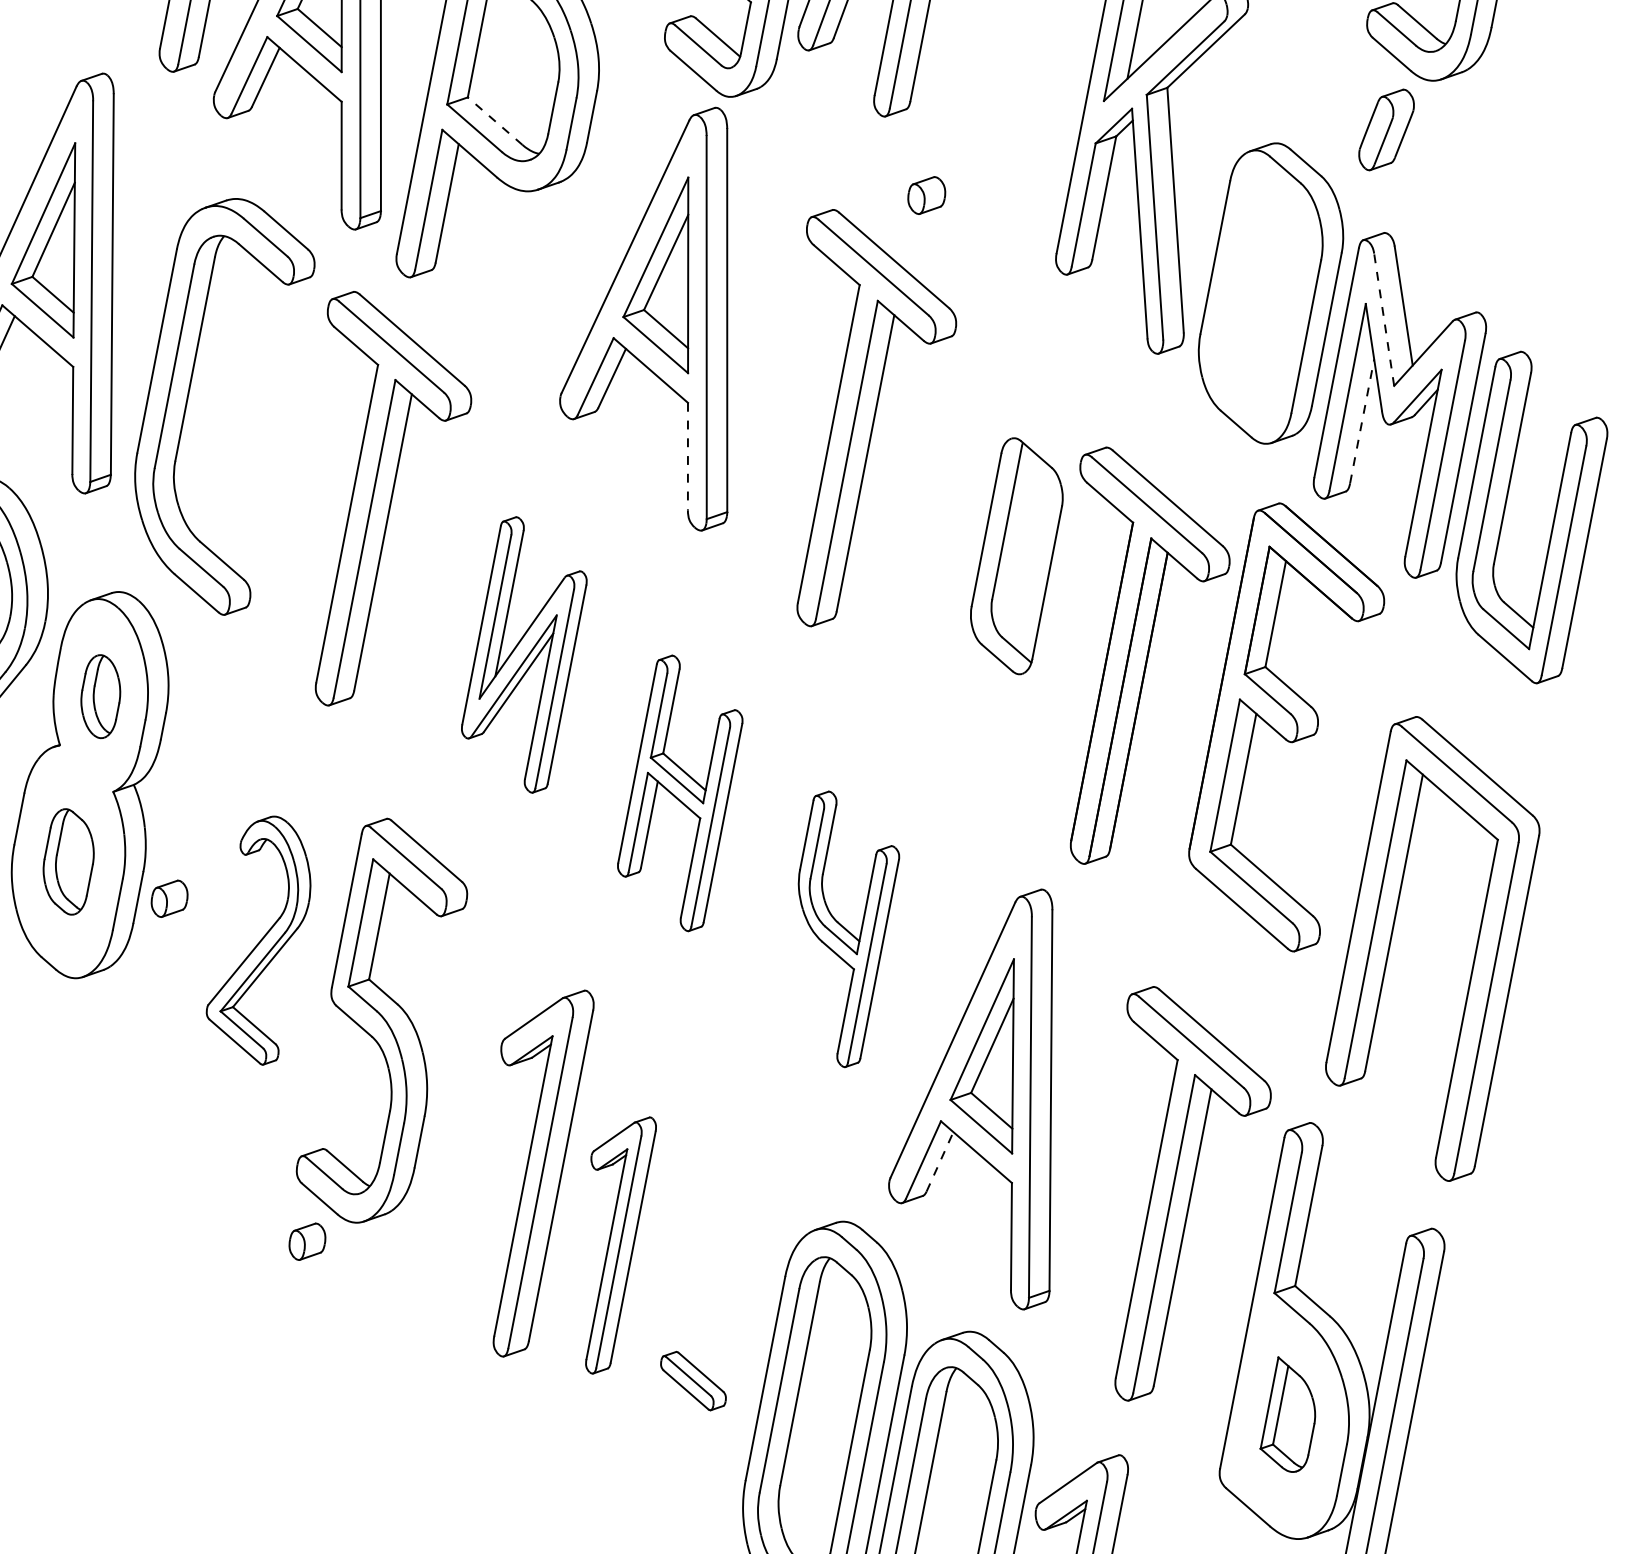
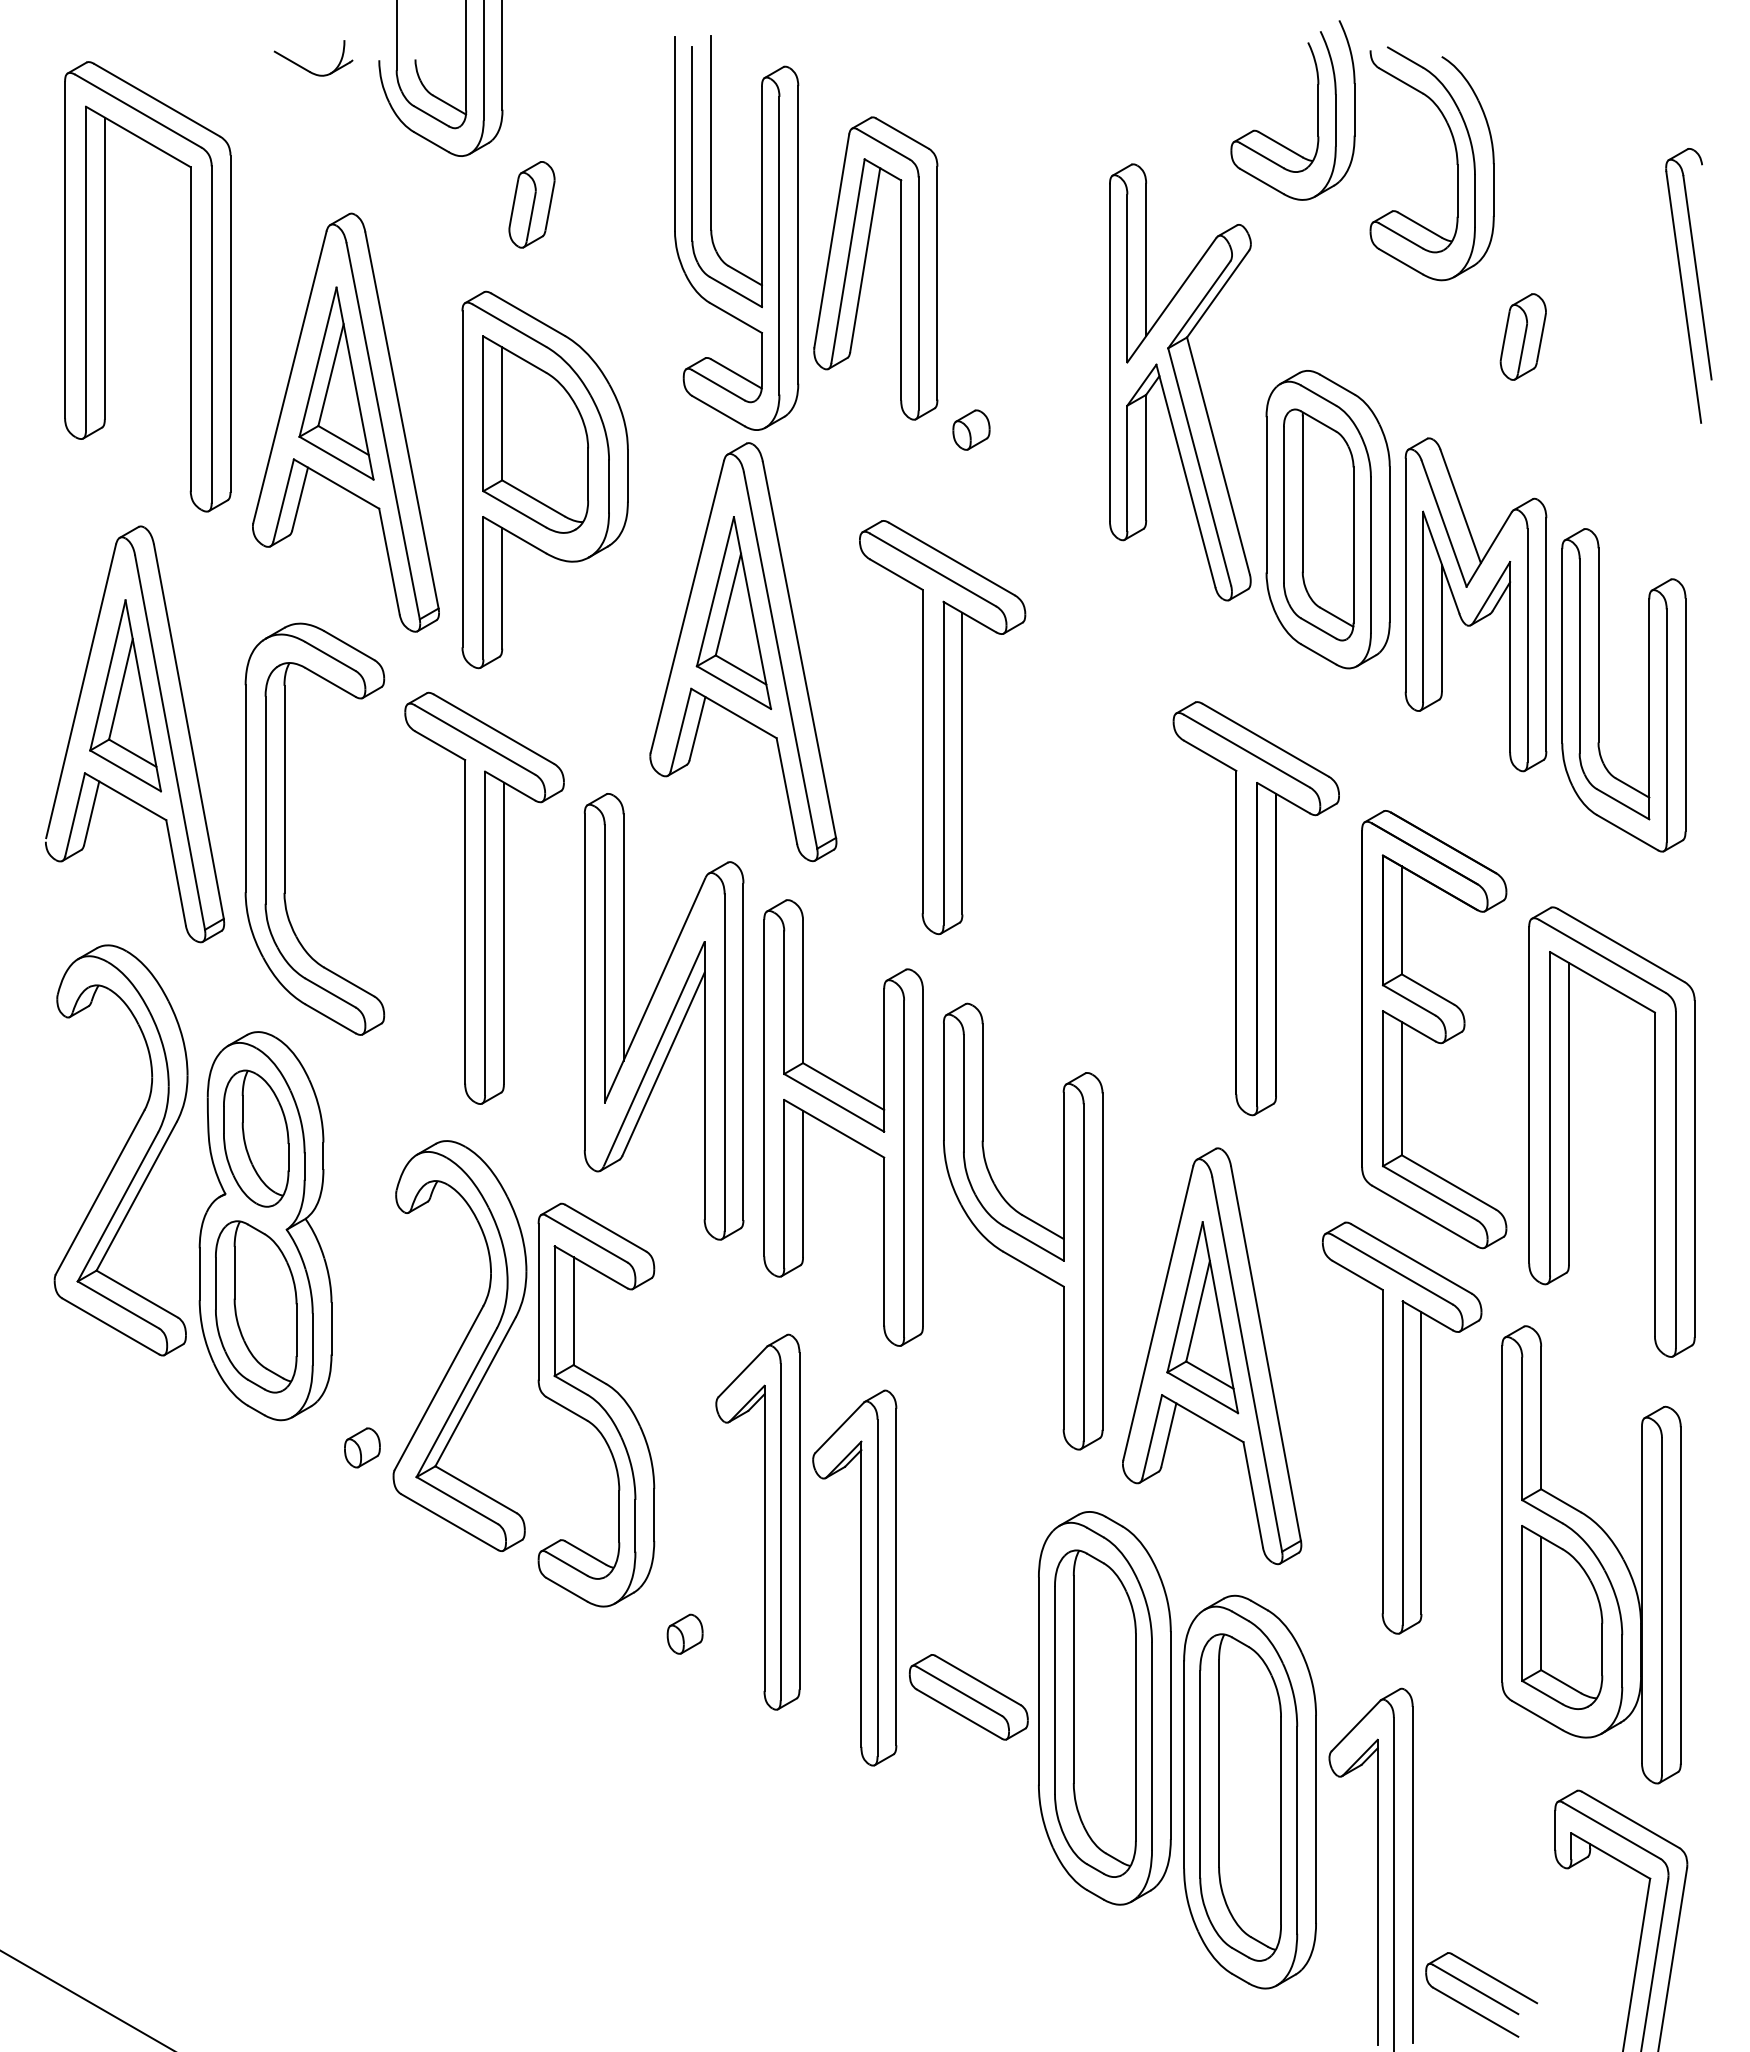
line: (495, 121) -> (533, 498), dashed -> solid
part: (1385, 129) -> (1522, 336), moved
part: (926, 194) -> (971, 429), moved
line: (1384, 319) -> (1444, 523), dashed -> solid
line: (1361, 421) -> (1441, 627), dashed -> solid
line: (687, 457) -> (786, 791), dashed -> solid
part: (1016, 555) -> (1318, 524), moved
part: (523, 654) -> (663, 1016), size x1.67
part: (101, 696) -> (256, 1138), size x1.67
part: (1286, 727) -> (1434, 1029), moved
part: (680, 792) -> (843, 1122), size x1.67
part: (68, 861) -> (256, 1306), size x1.67
part: (169, 898) -> (362, 1447), moved
part: (837, 929) -> (1023, 1226), size x1.67
part: (260, 938) -> (459, 1345), size x1.67
line: (939, 1162) -> (1168, 1435), dashed -> solid
part: (306, 1240) -> (684, 1633), moved
part: (604, 1241) -> (854, 1577), size x1.43
part: (693, 1381) -> (968, 1697), size x1.67
part: (1291, 1415) -> (1562, 1617), size x1.67

